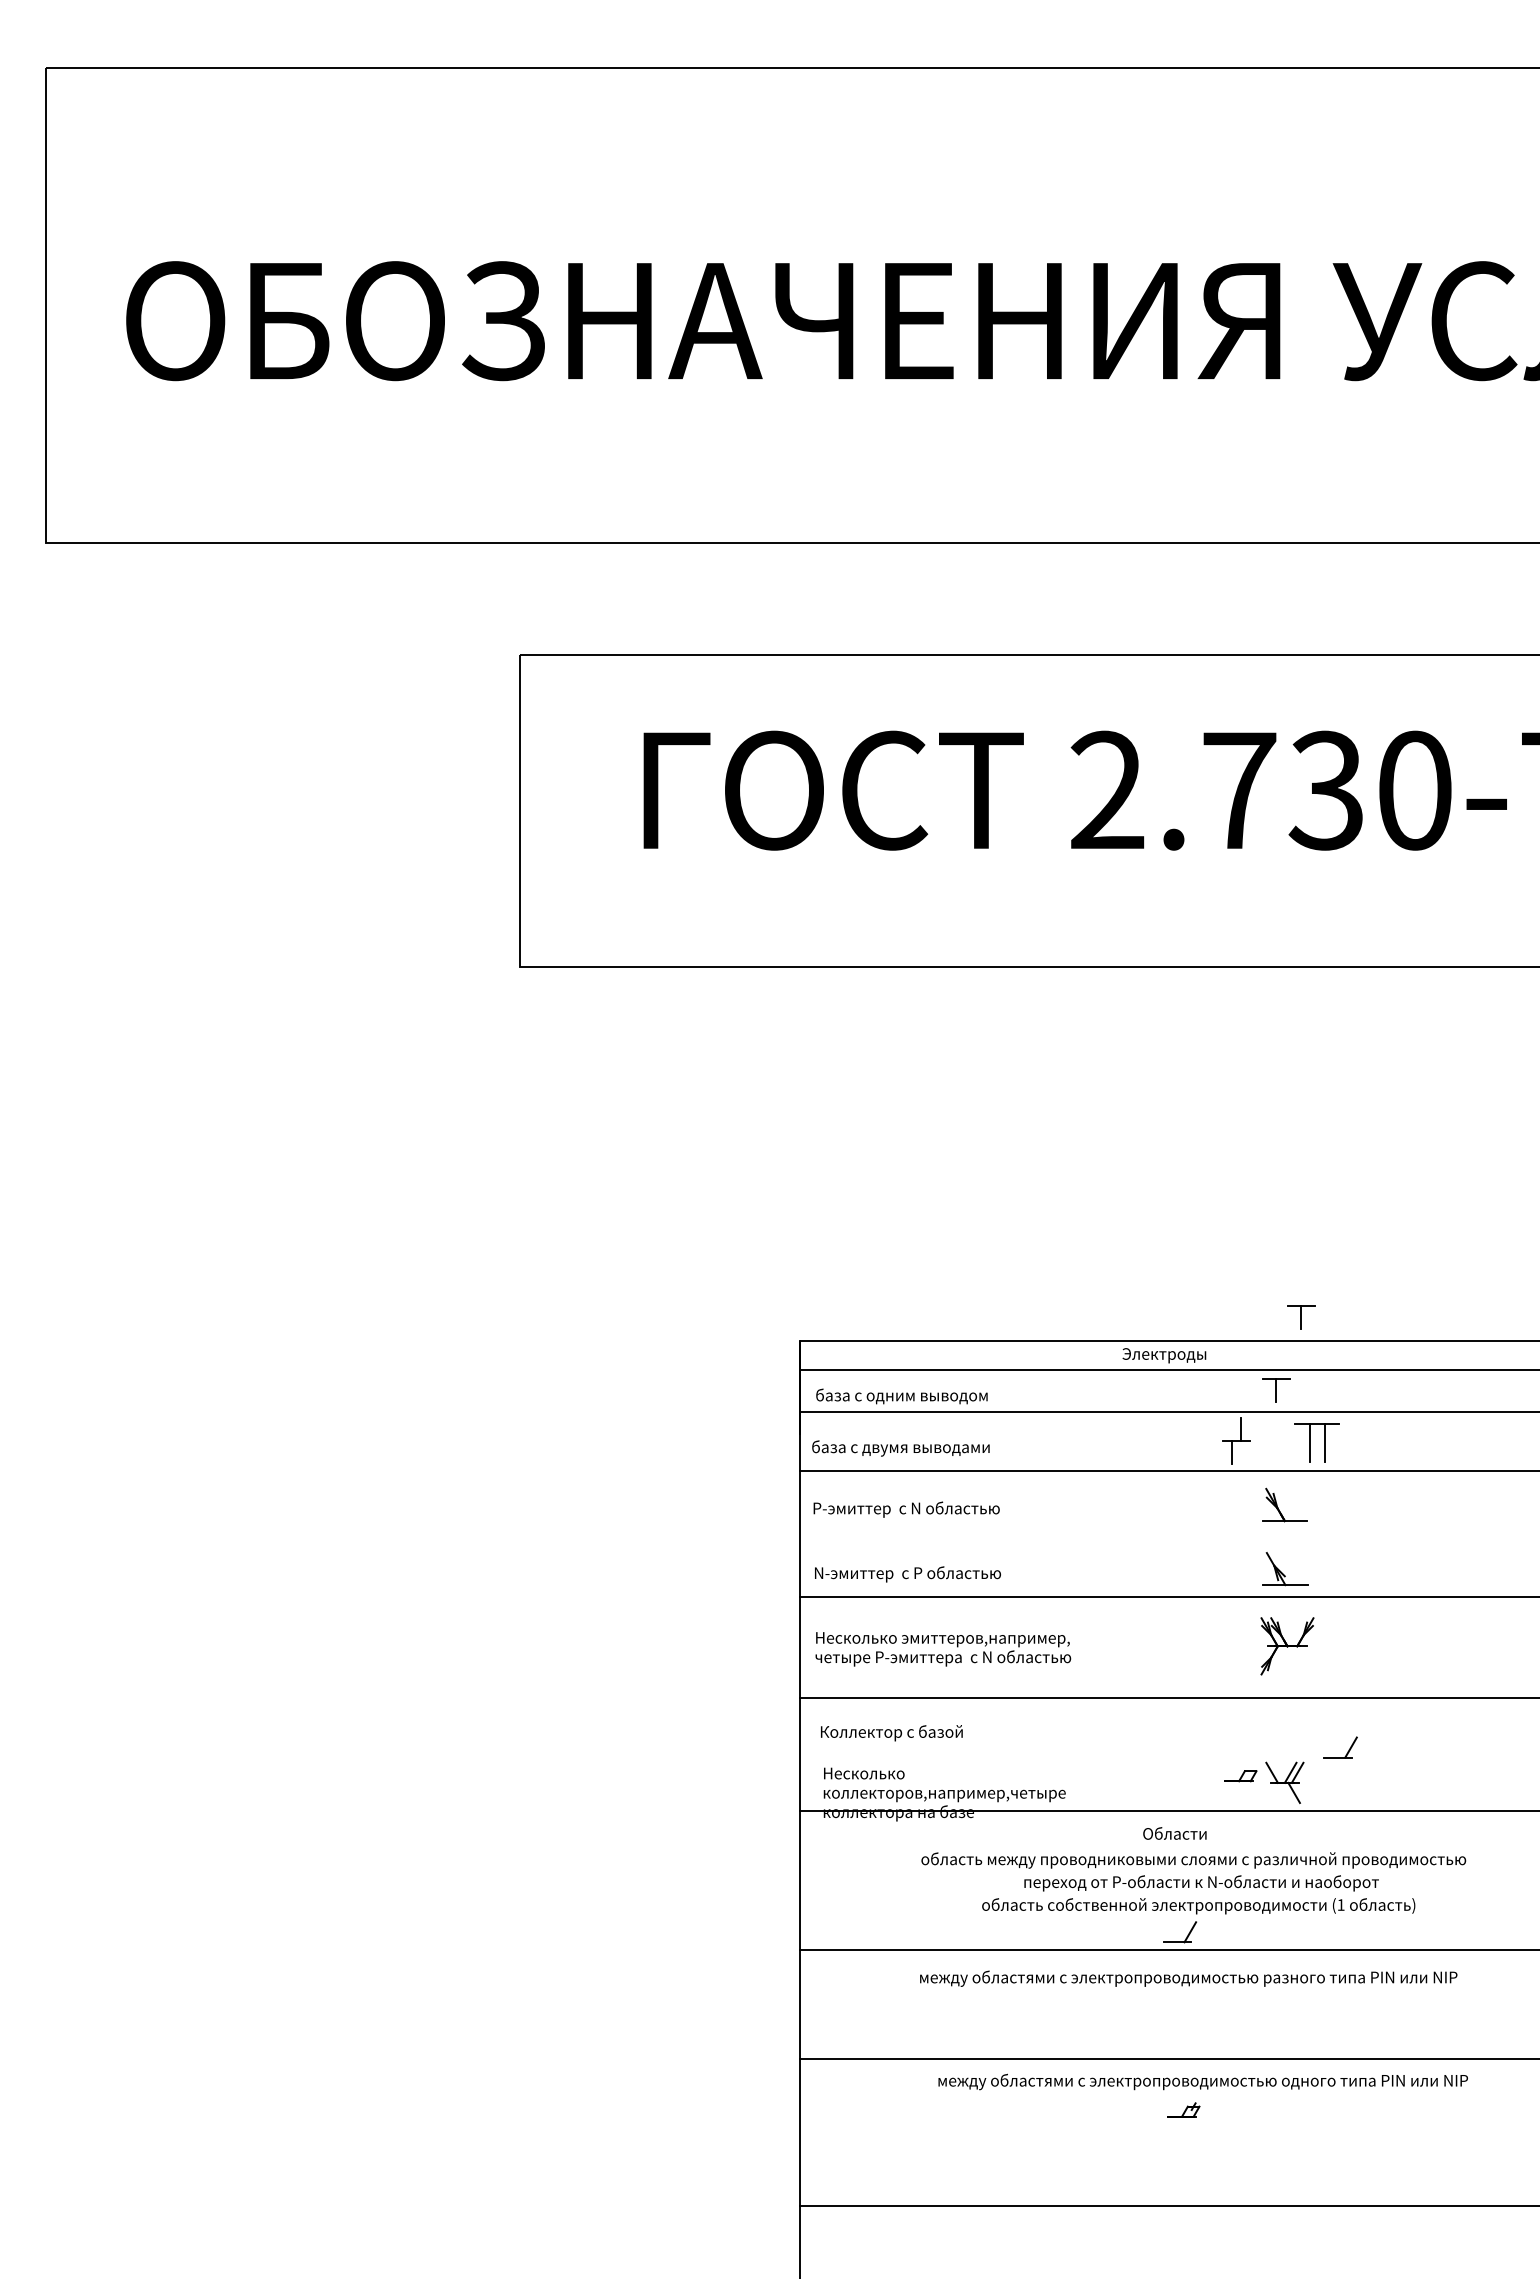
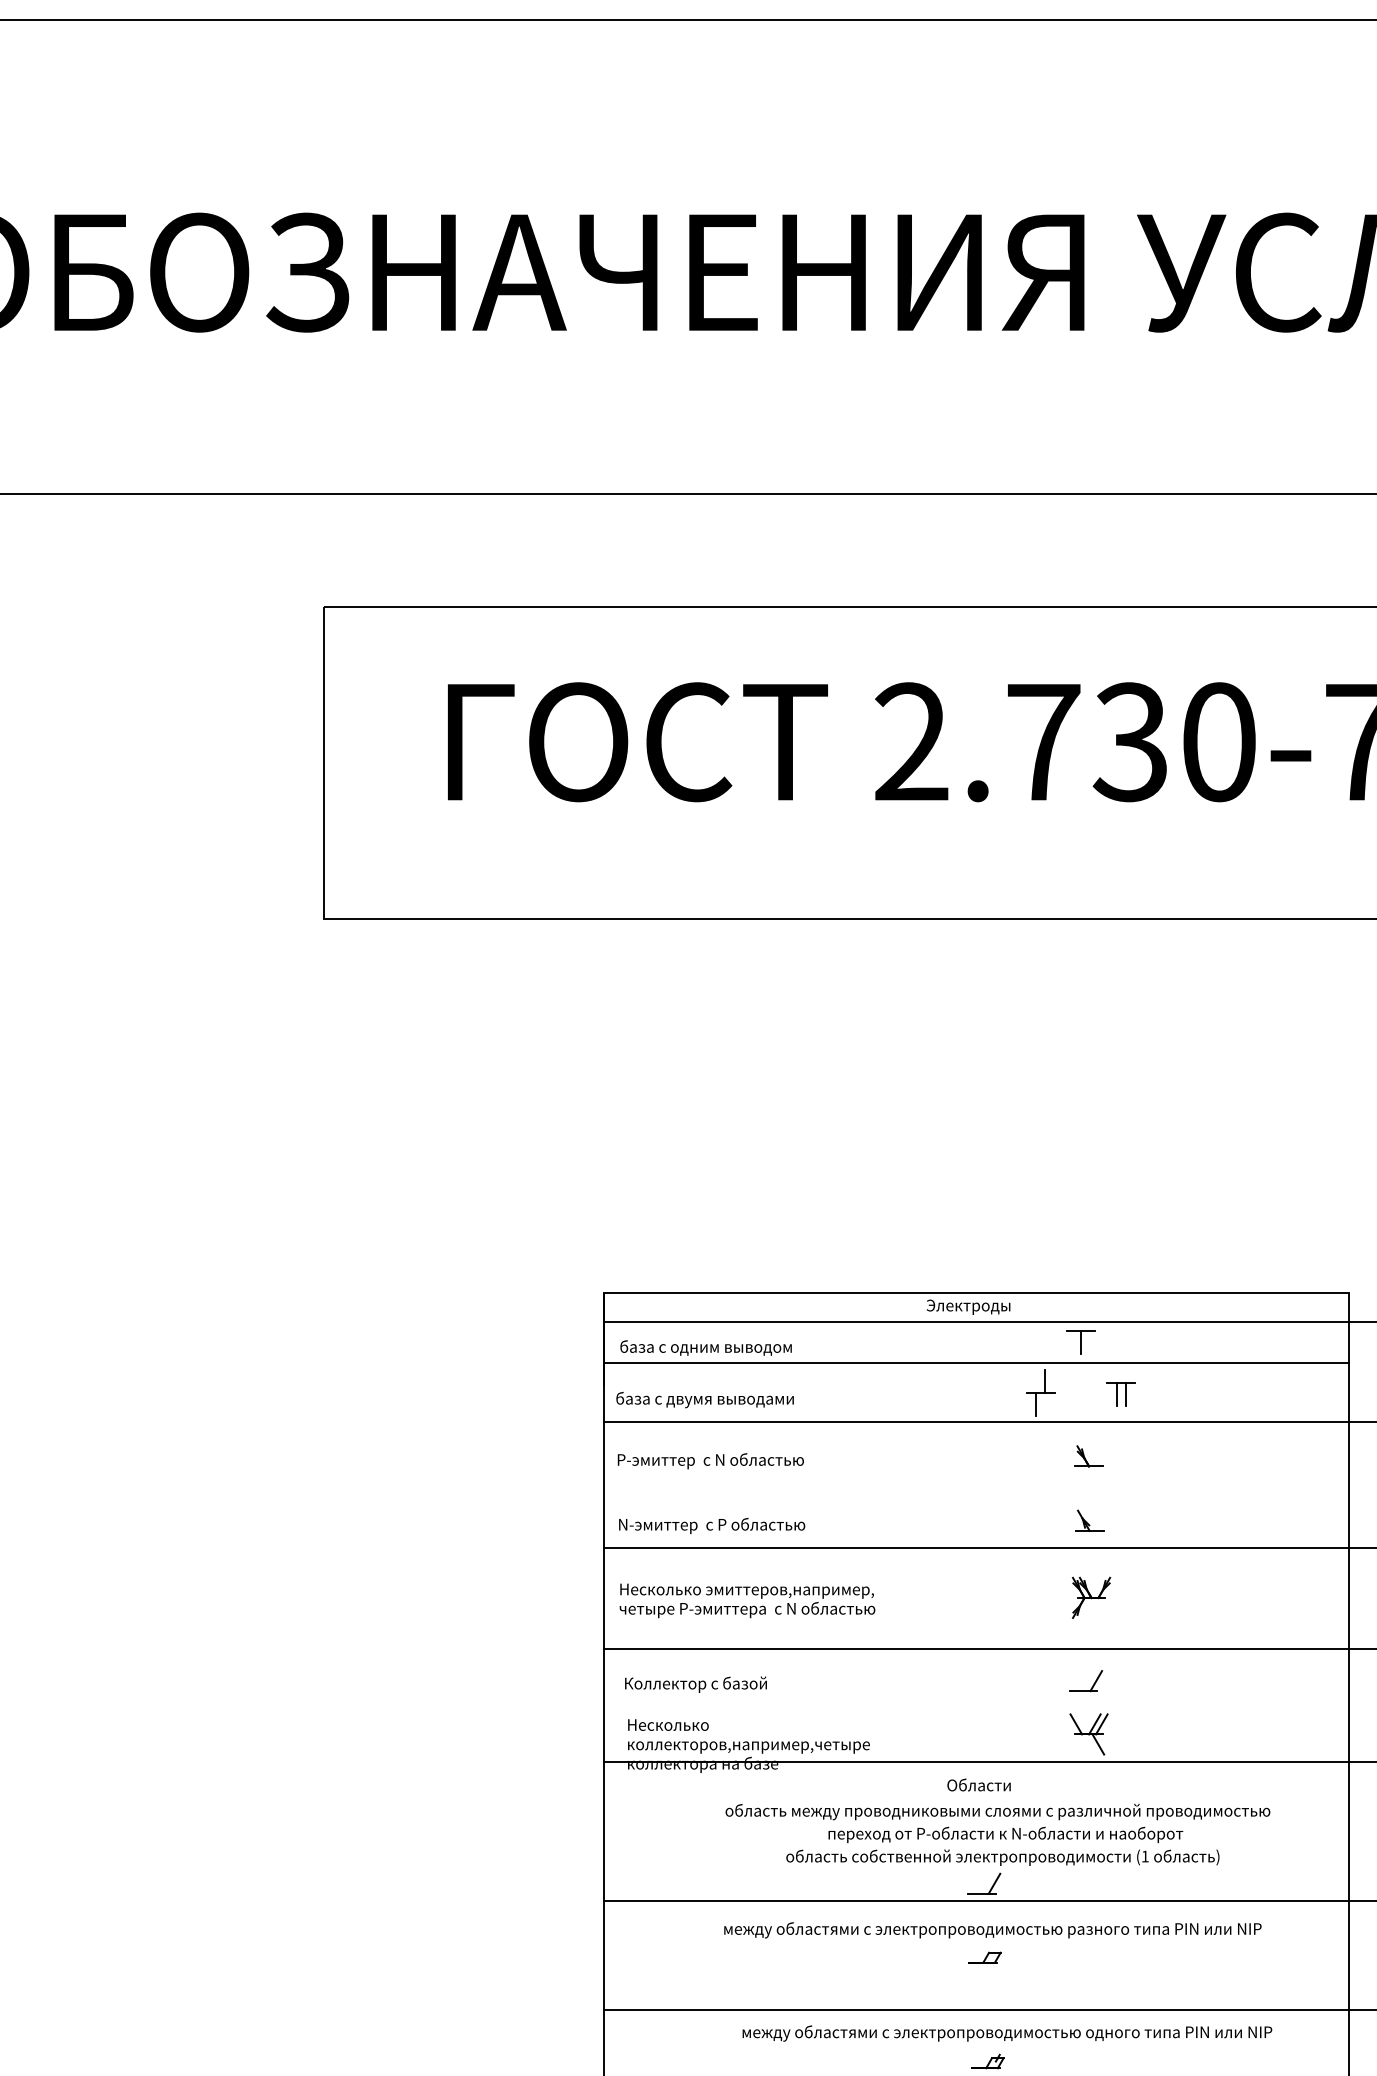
part: (1301, 1317) -> (1105, 1269), removed
part: (1316, 1442) -> (1120, 1394), size x0.62
part: (1284, 1504) -> (1088, 1456), size x0.62
part: (1285, 1569) -> (1089, 1521), size x0.62
part: (1286, 1646) -> (1090, 1598), size x0.71
part: (1347, 1751) -> (1092, 1685), moved
part: (1240, 1776) -> (984, 1958), moved

